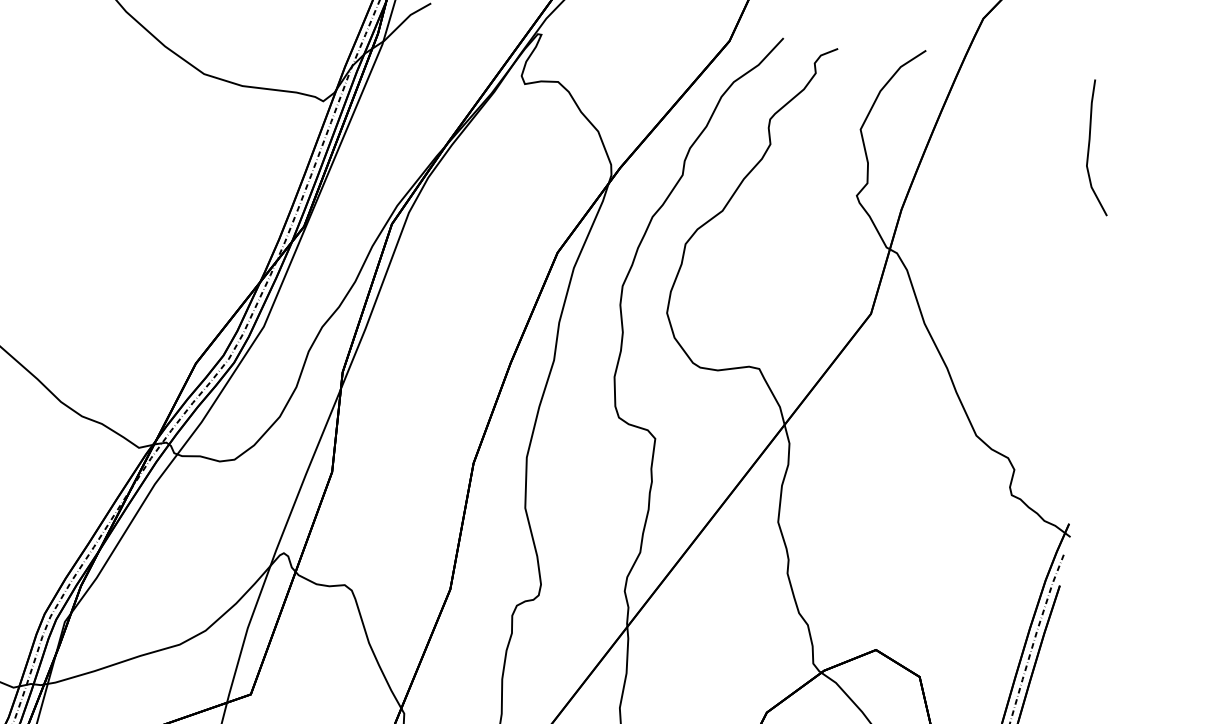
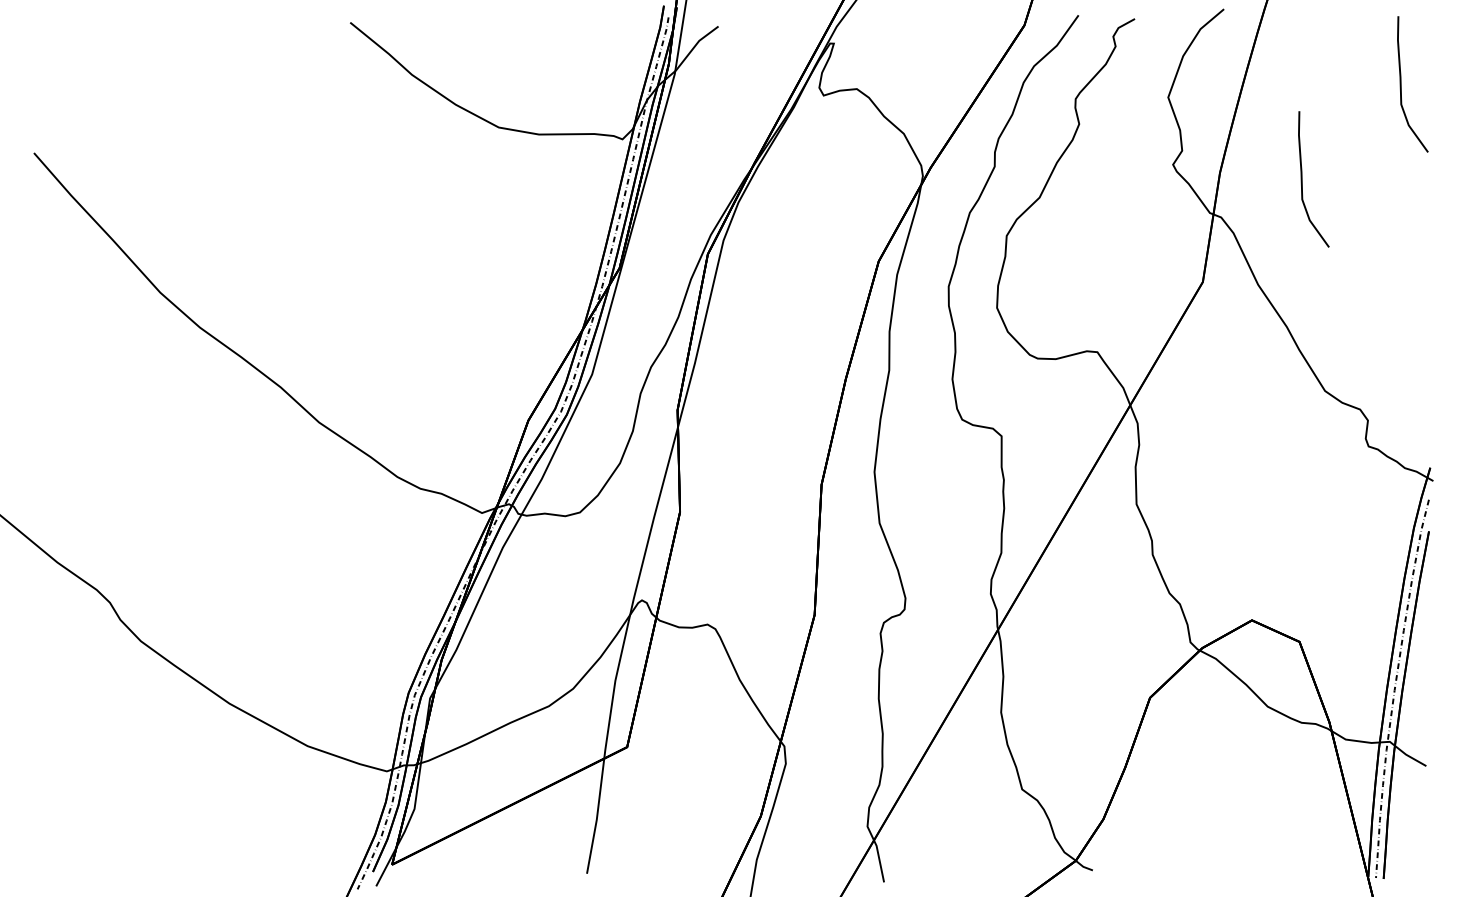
curve: (981, 226) -> (1302, 179), added

